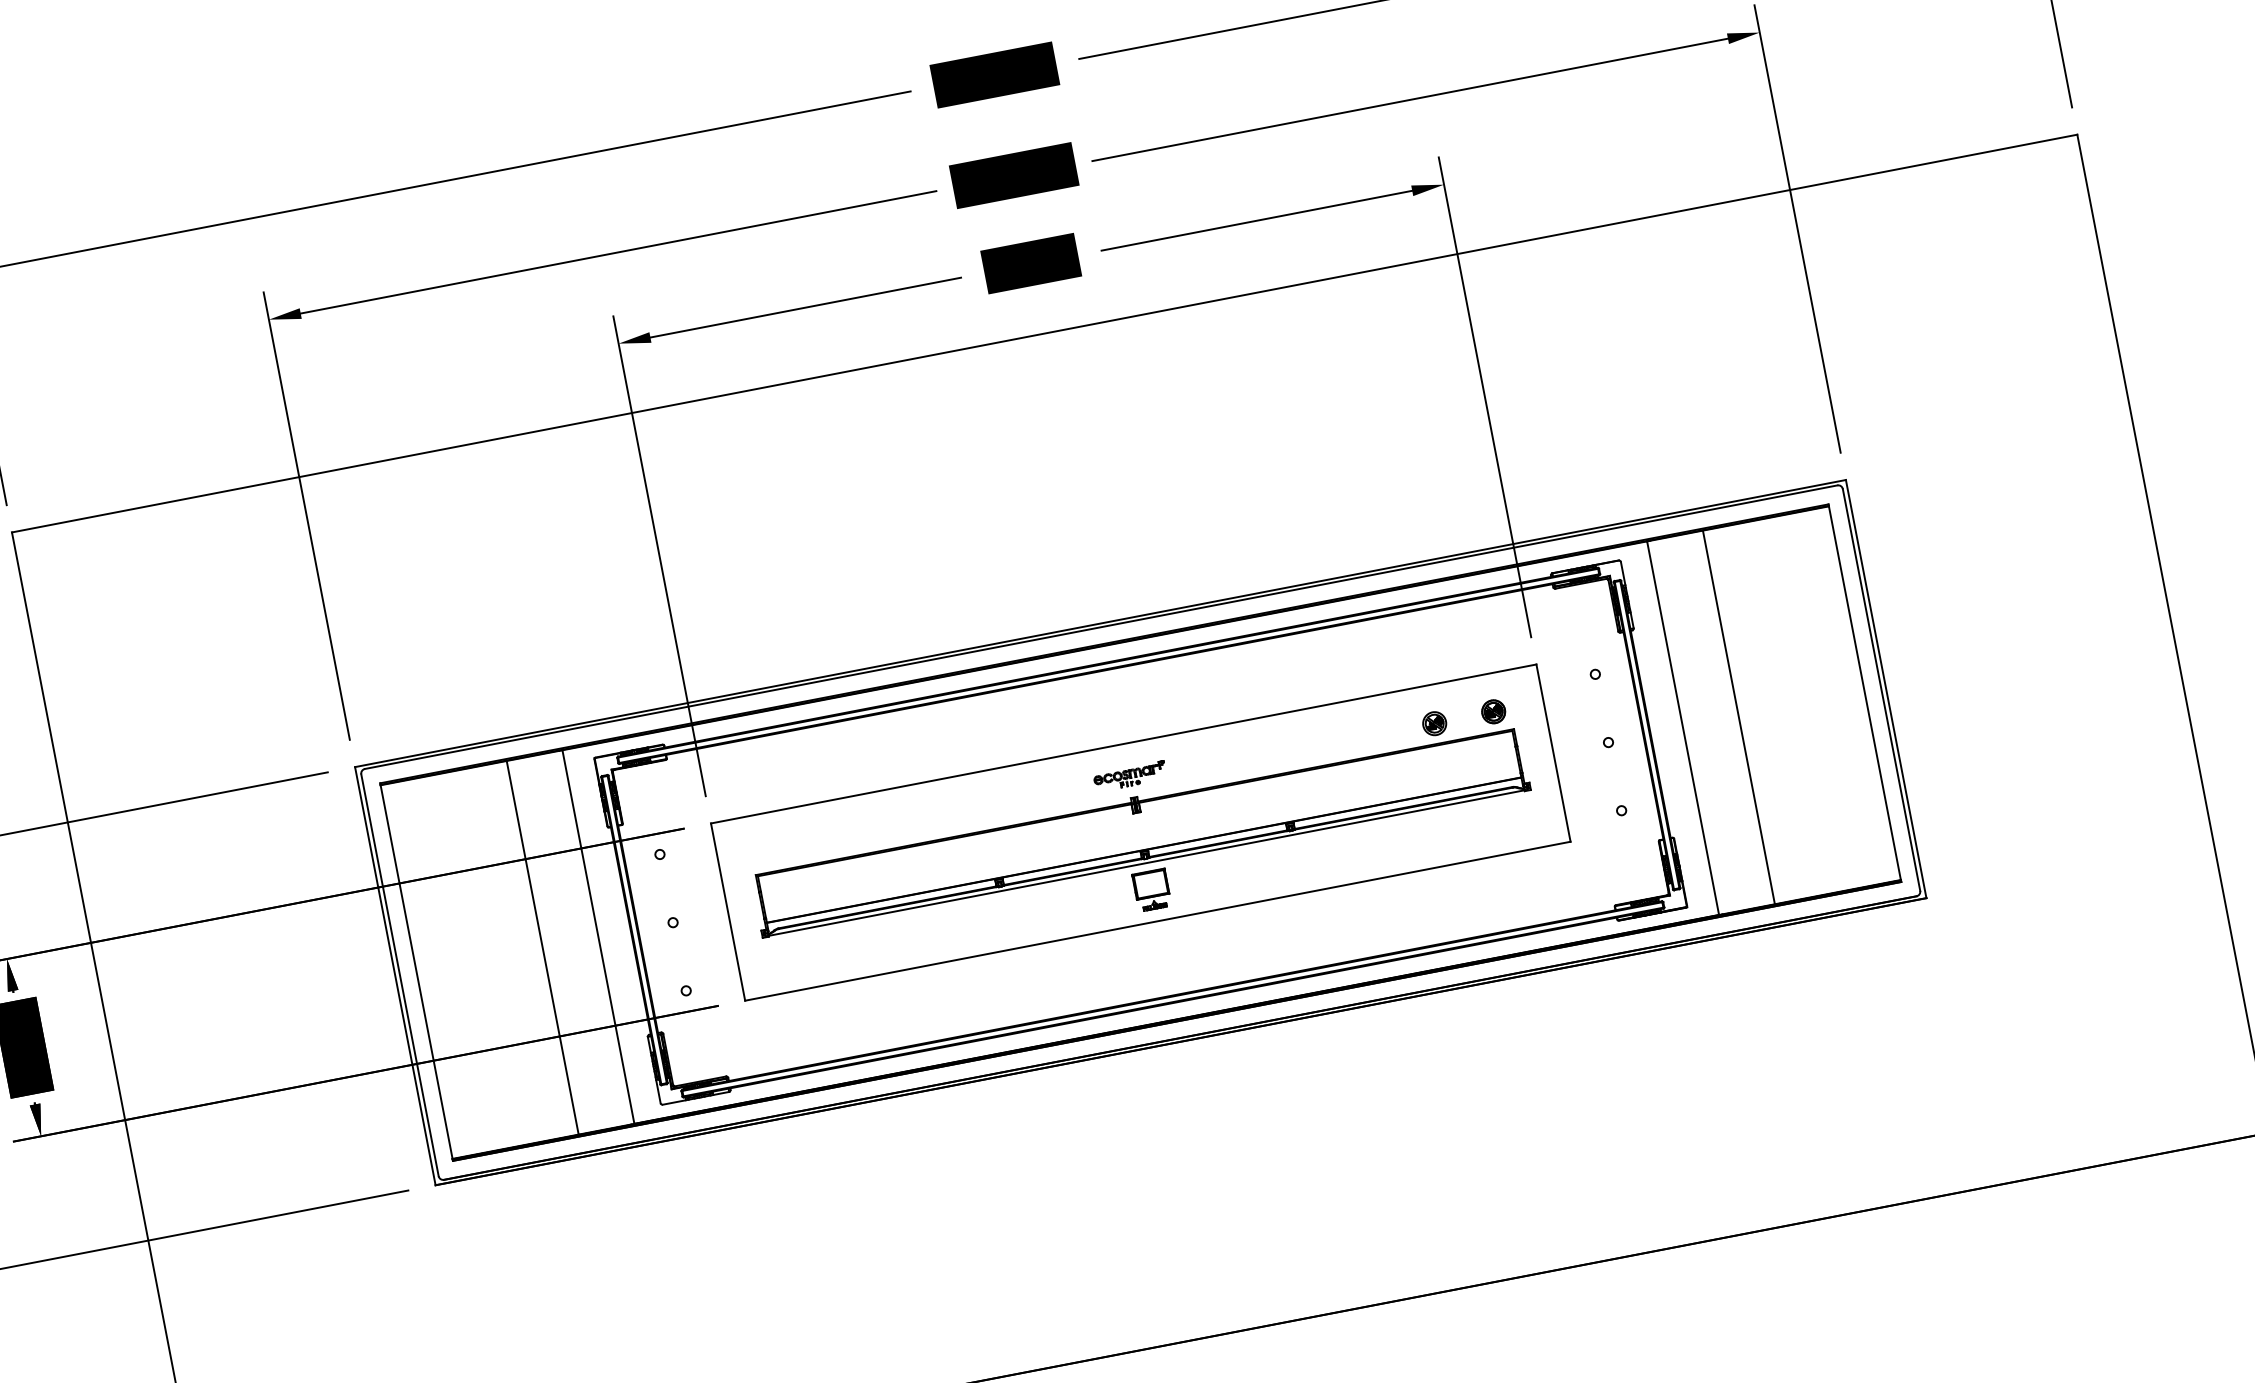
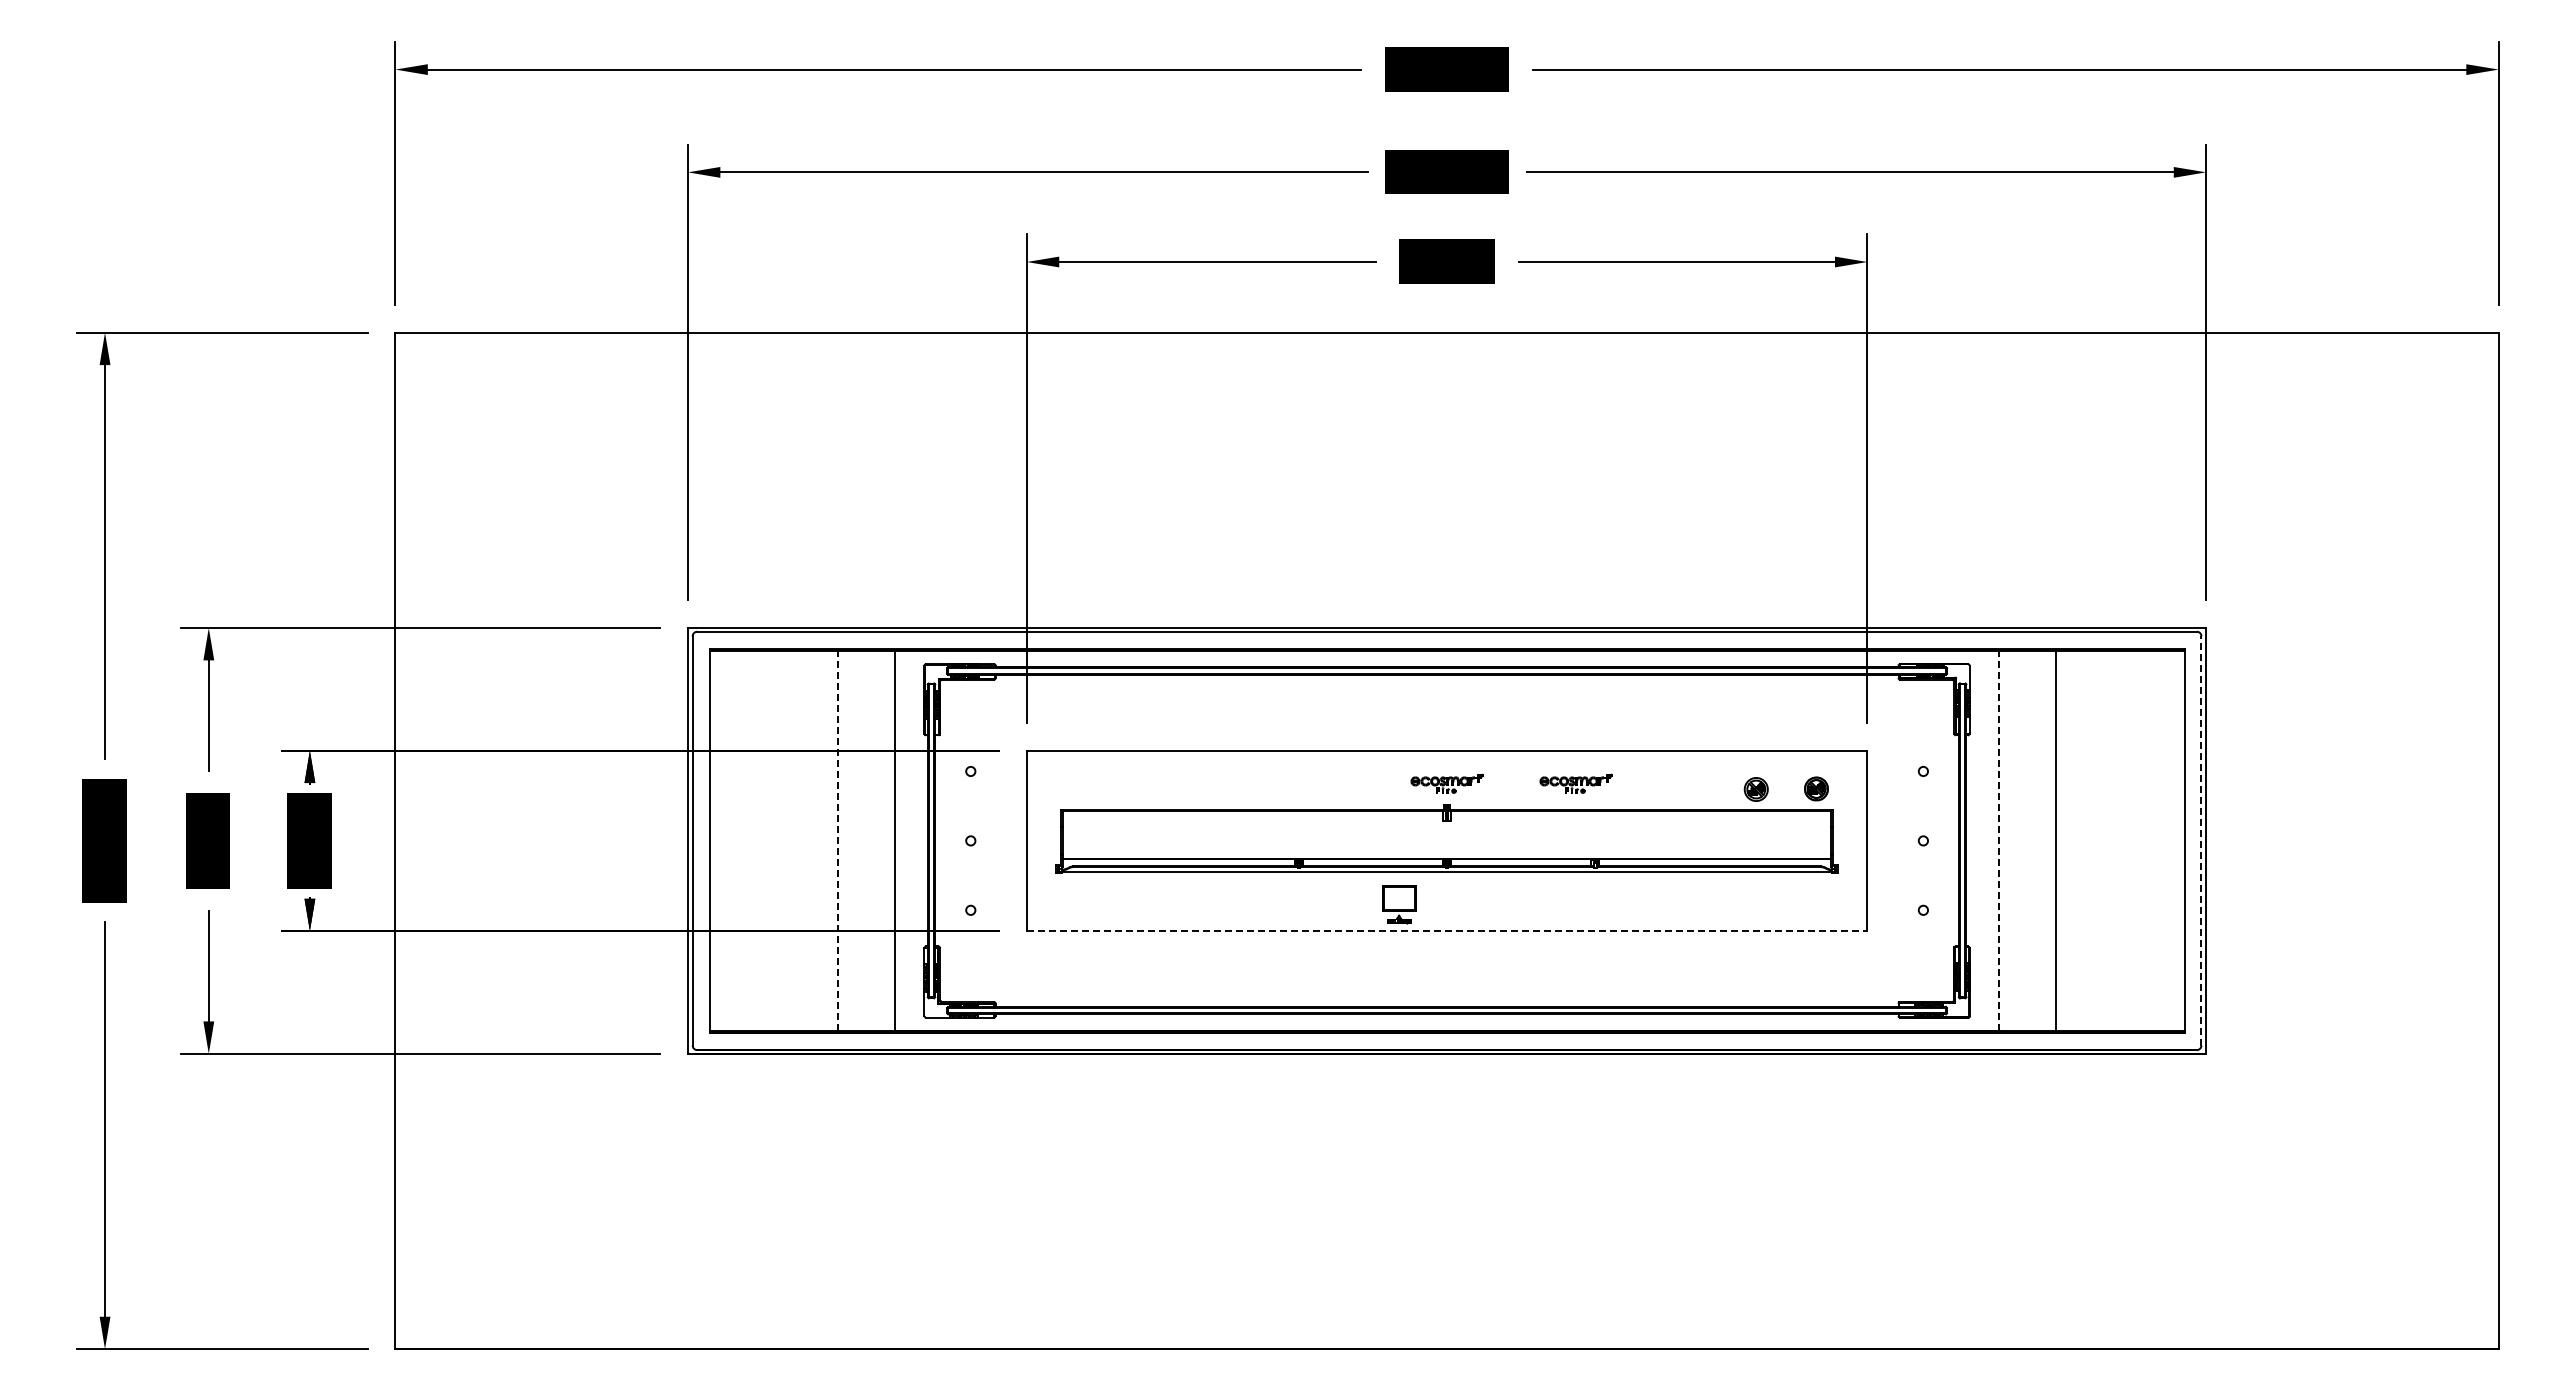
line: (1881, 689) -> (2201, 840), solid -> dashed
line: (1683, 727) -> (1999, 840), solid -> dashed
part: (1256, 751) -> (1575, 783), added
part: (1152, 890) -> (1399, 904), moved
line: (1158, 921) -> (1447, 931), solid -> dashed
line: (543, 947) -> (838, 840), solid -> dashed

